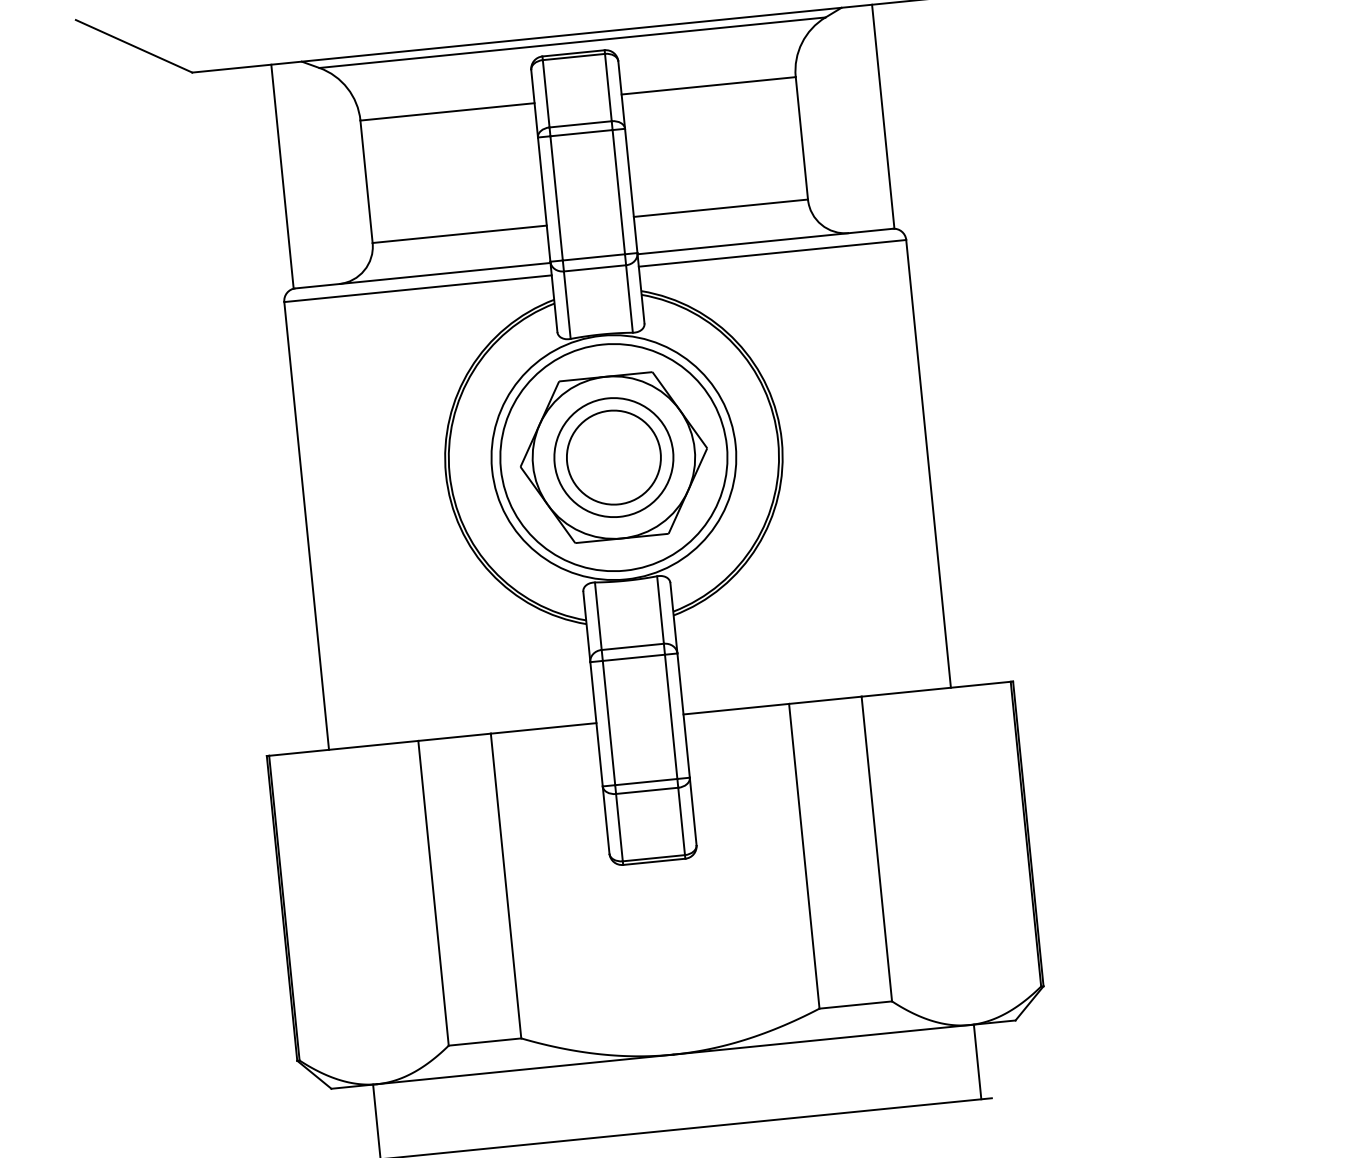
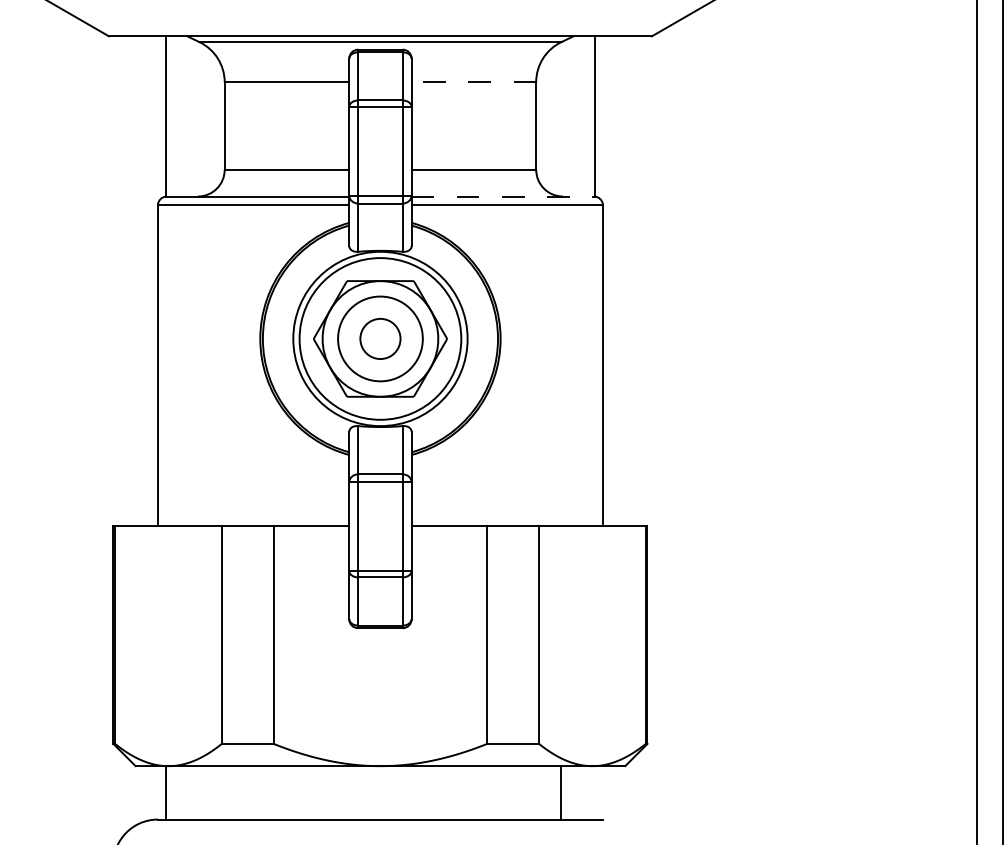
line: (708, 86) -> (473, 82), solid -> dashed
line: (765, 241) -> (503, 196), solid -> dashed
circle: (612, 457) -> (379, 338), size x0.6
line: (977, 1061) -> (561, 792), moved

